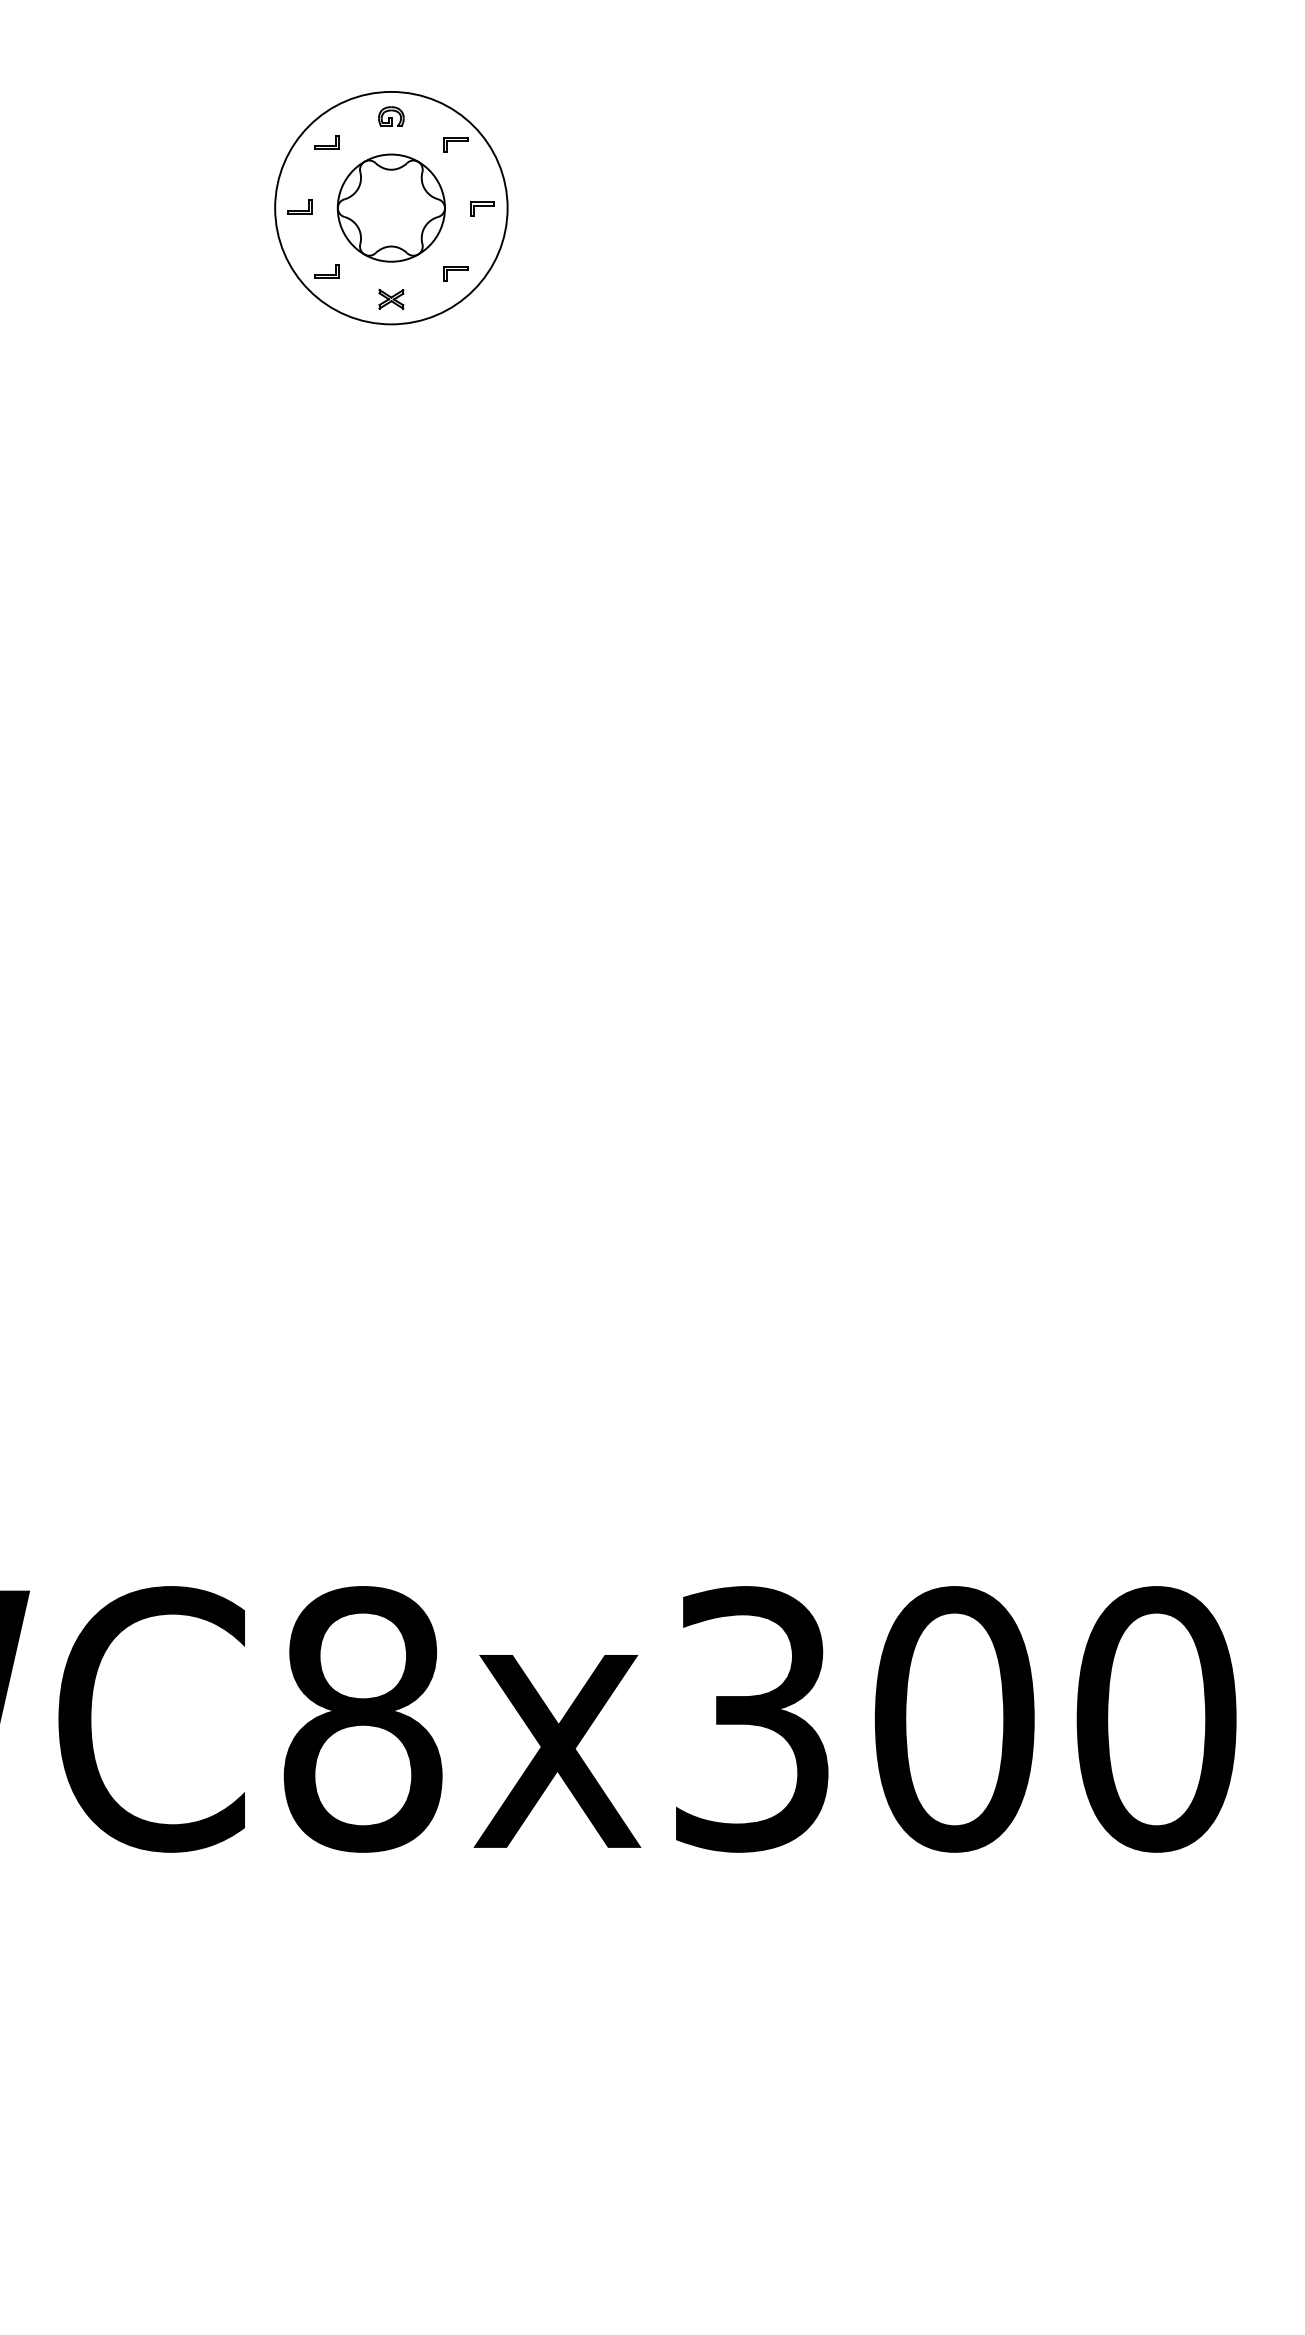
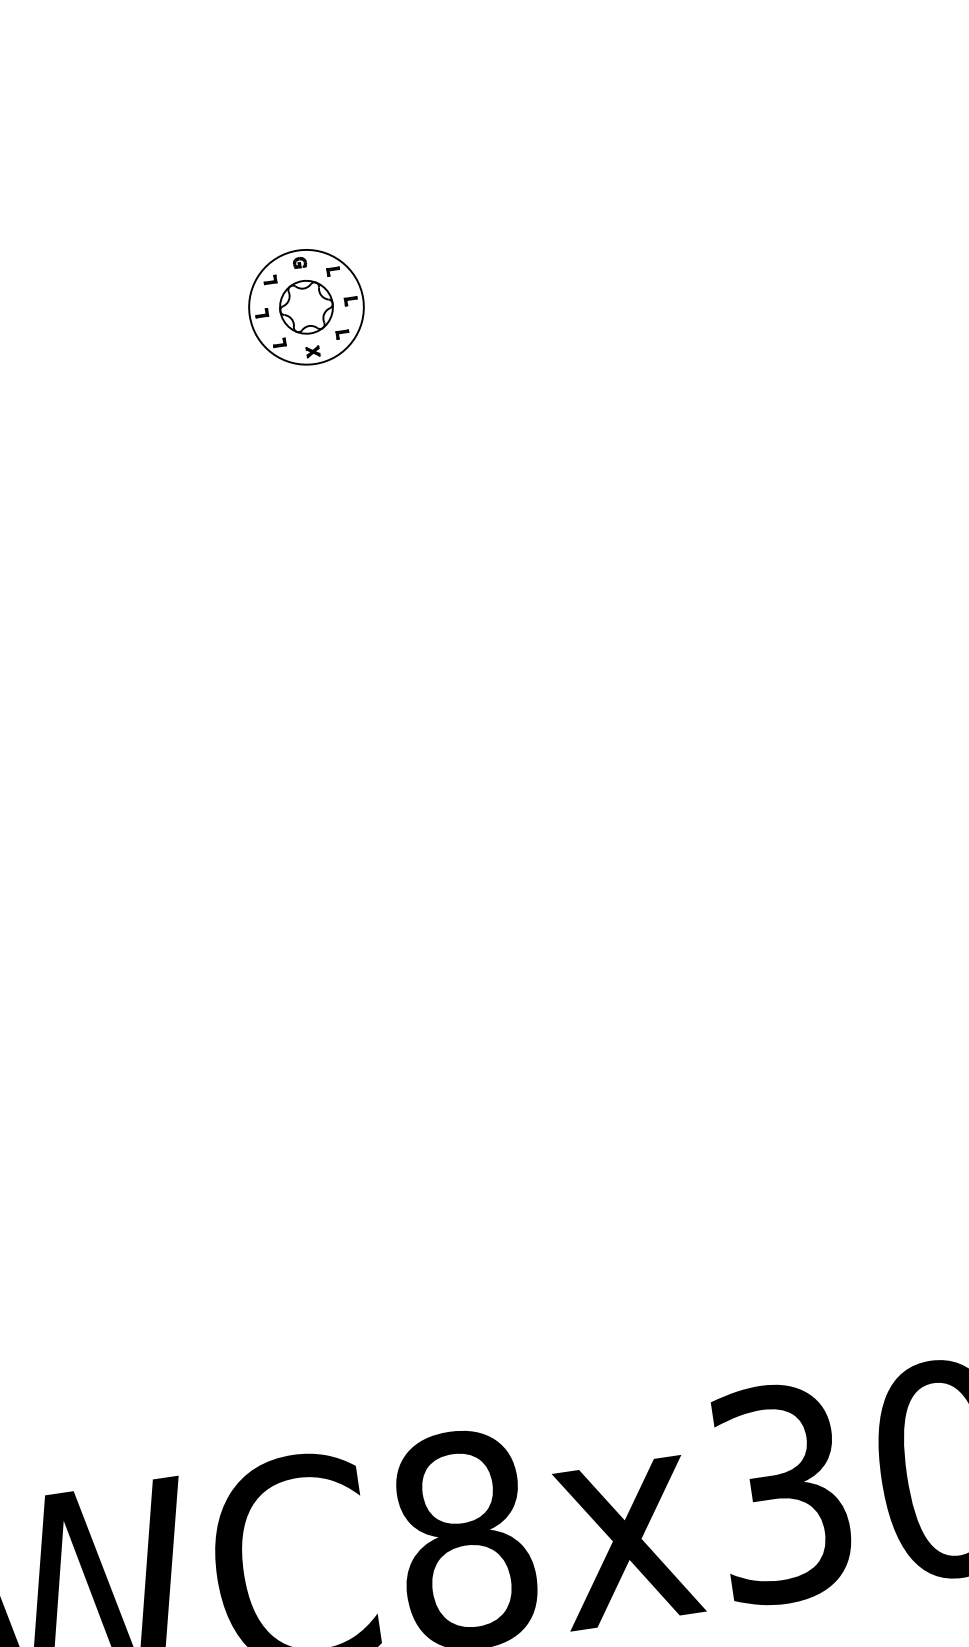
part: (391, 208) -> (306, 307), size x0.6

